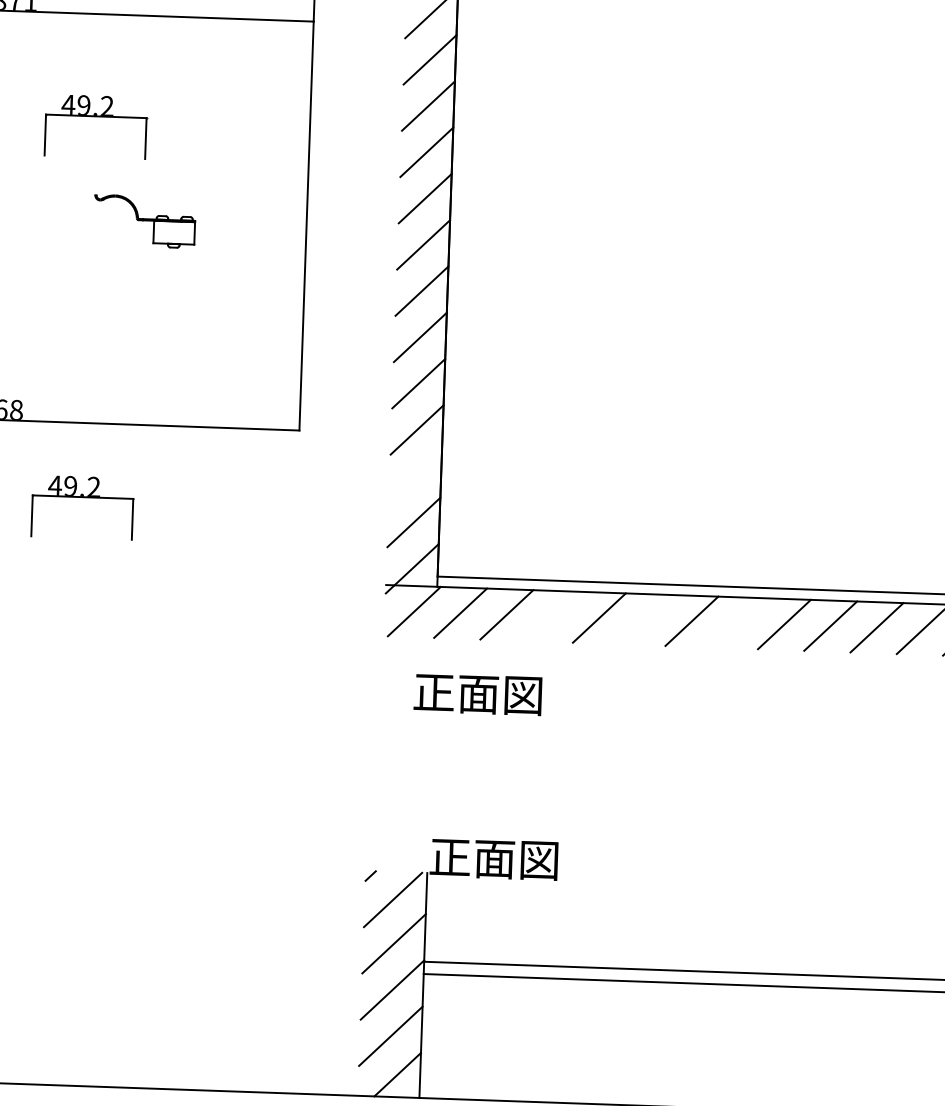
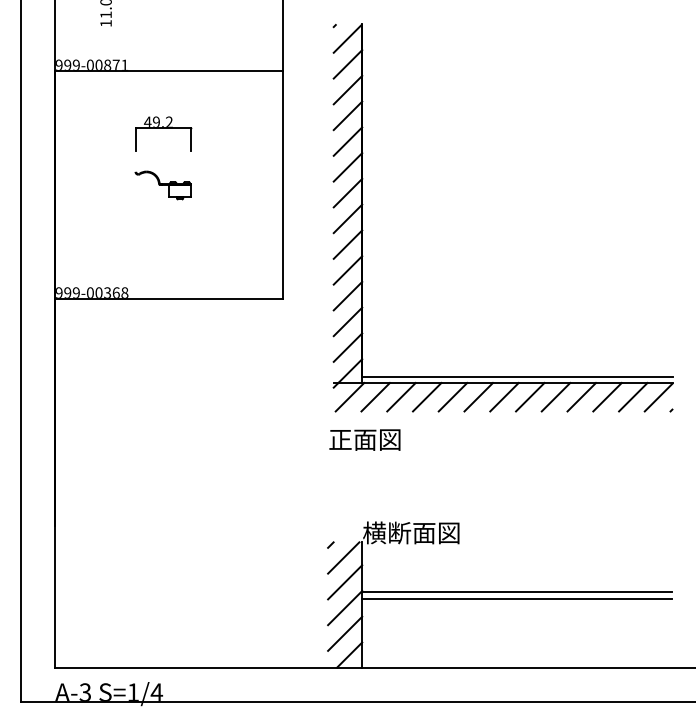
part: (142, 221) -> (162, 185), moved
line: (414, 475) -> (347, 321), added
part: (82, 507) -> (163, 345), removed
line: (553, 615) -> (427, 396), added
line: (645, 618) -> (478, 396), added
line: (738, 621) -> (530, 396), added
text: (477, 693) -> (364, 439), moved
text: (516, 858) -> (411, 532), 正面図 -> 横断面図

